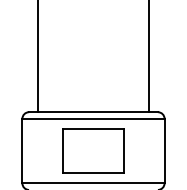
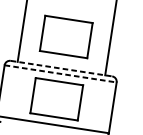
part: (93, 71) -> (66, 36), added
line: (93, 112) -> (61, 68), solid -> dashed
line: (93, 118) -> (60, 73), solid -> dashed

